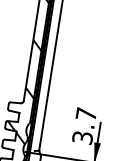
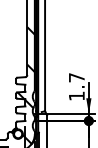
text: (82, 136) -> (76, 95), 3.7 -> 1.7

